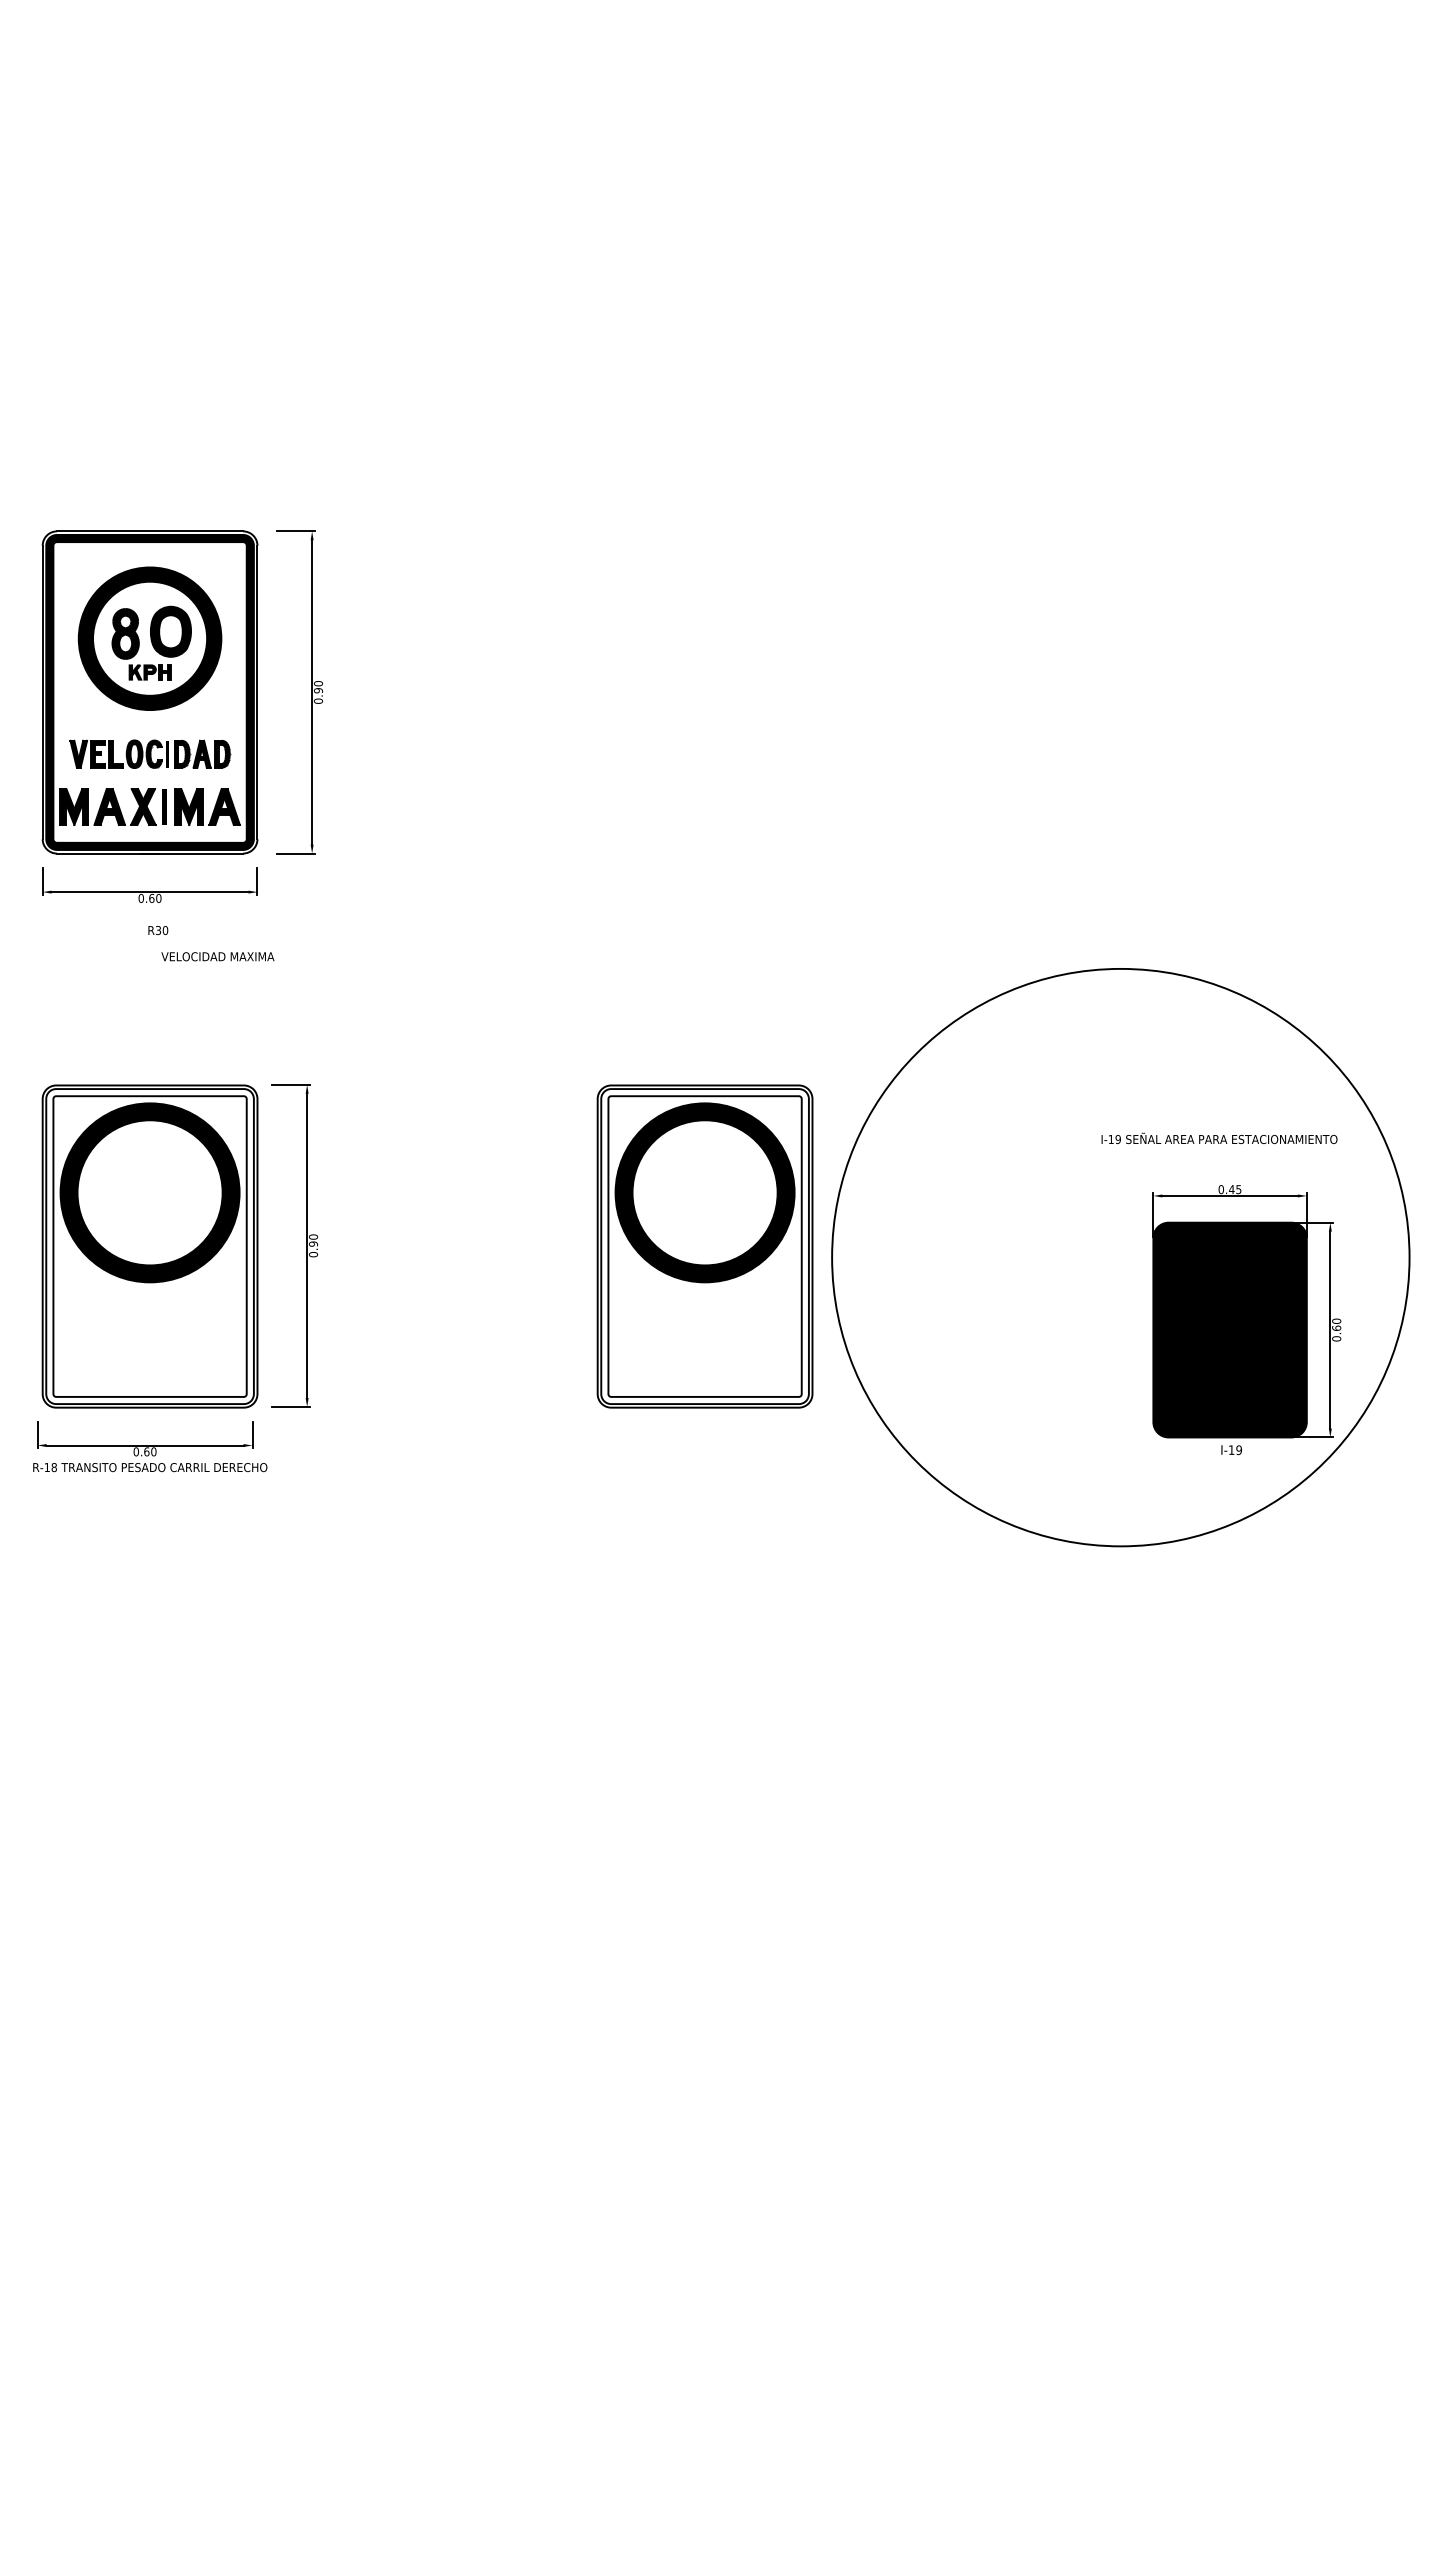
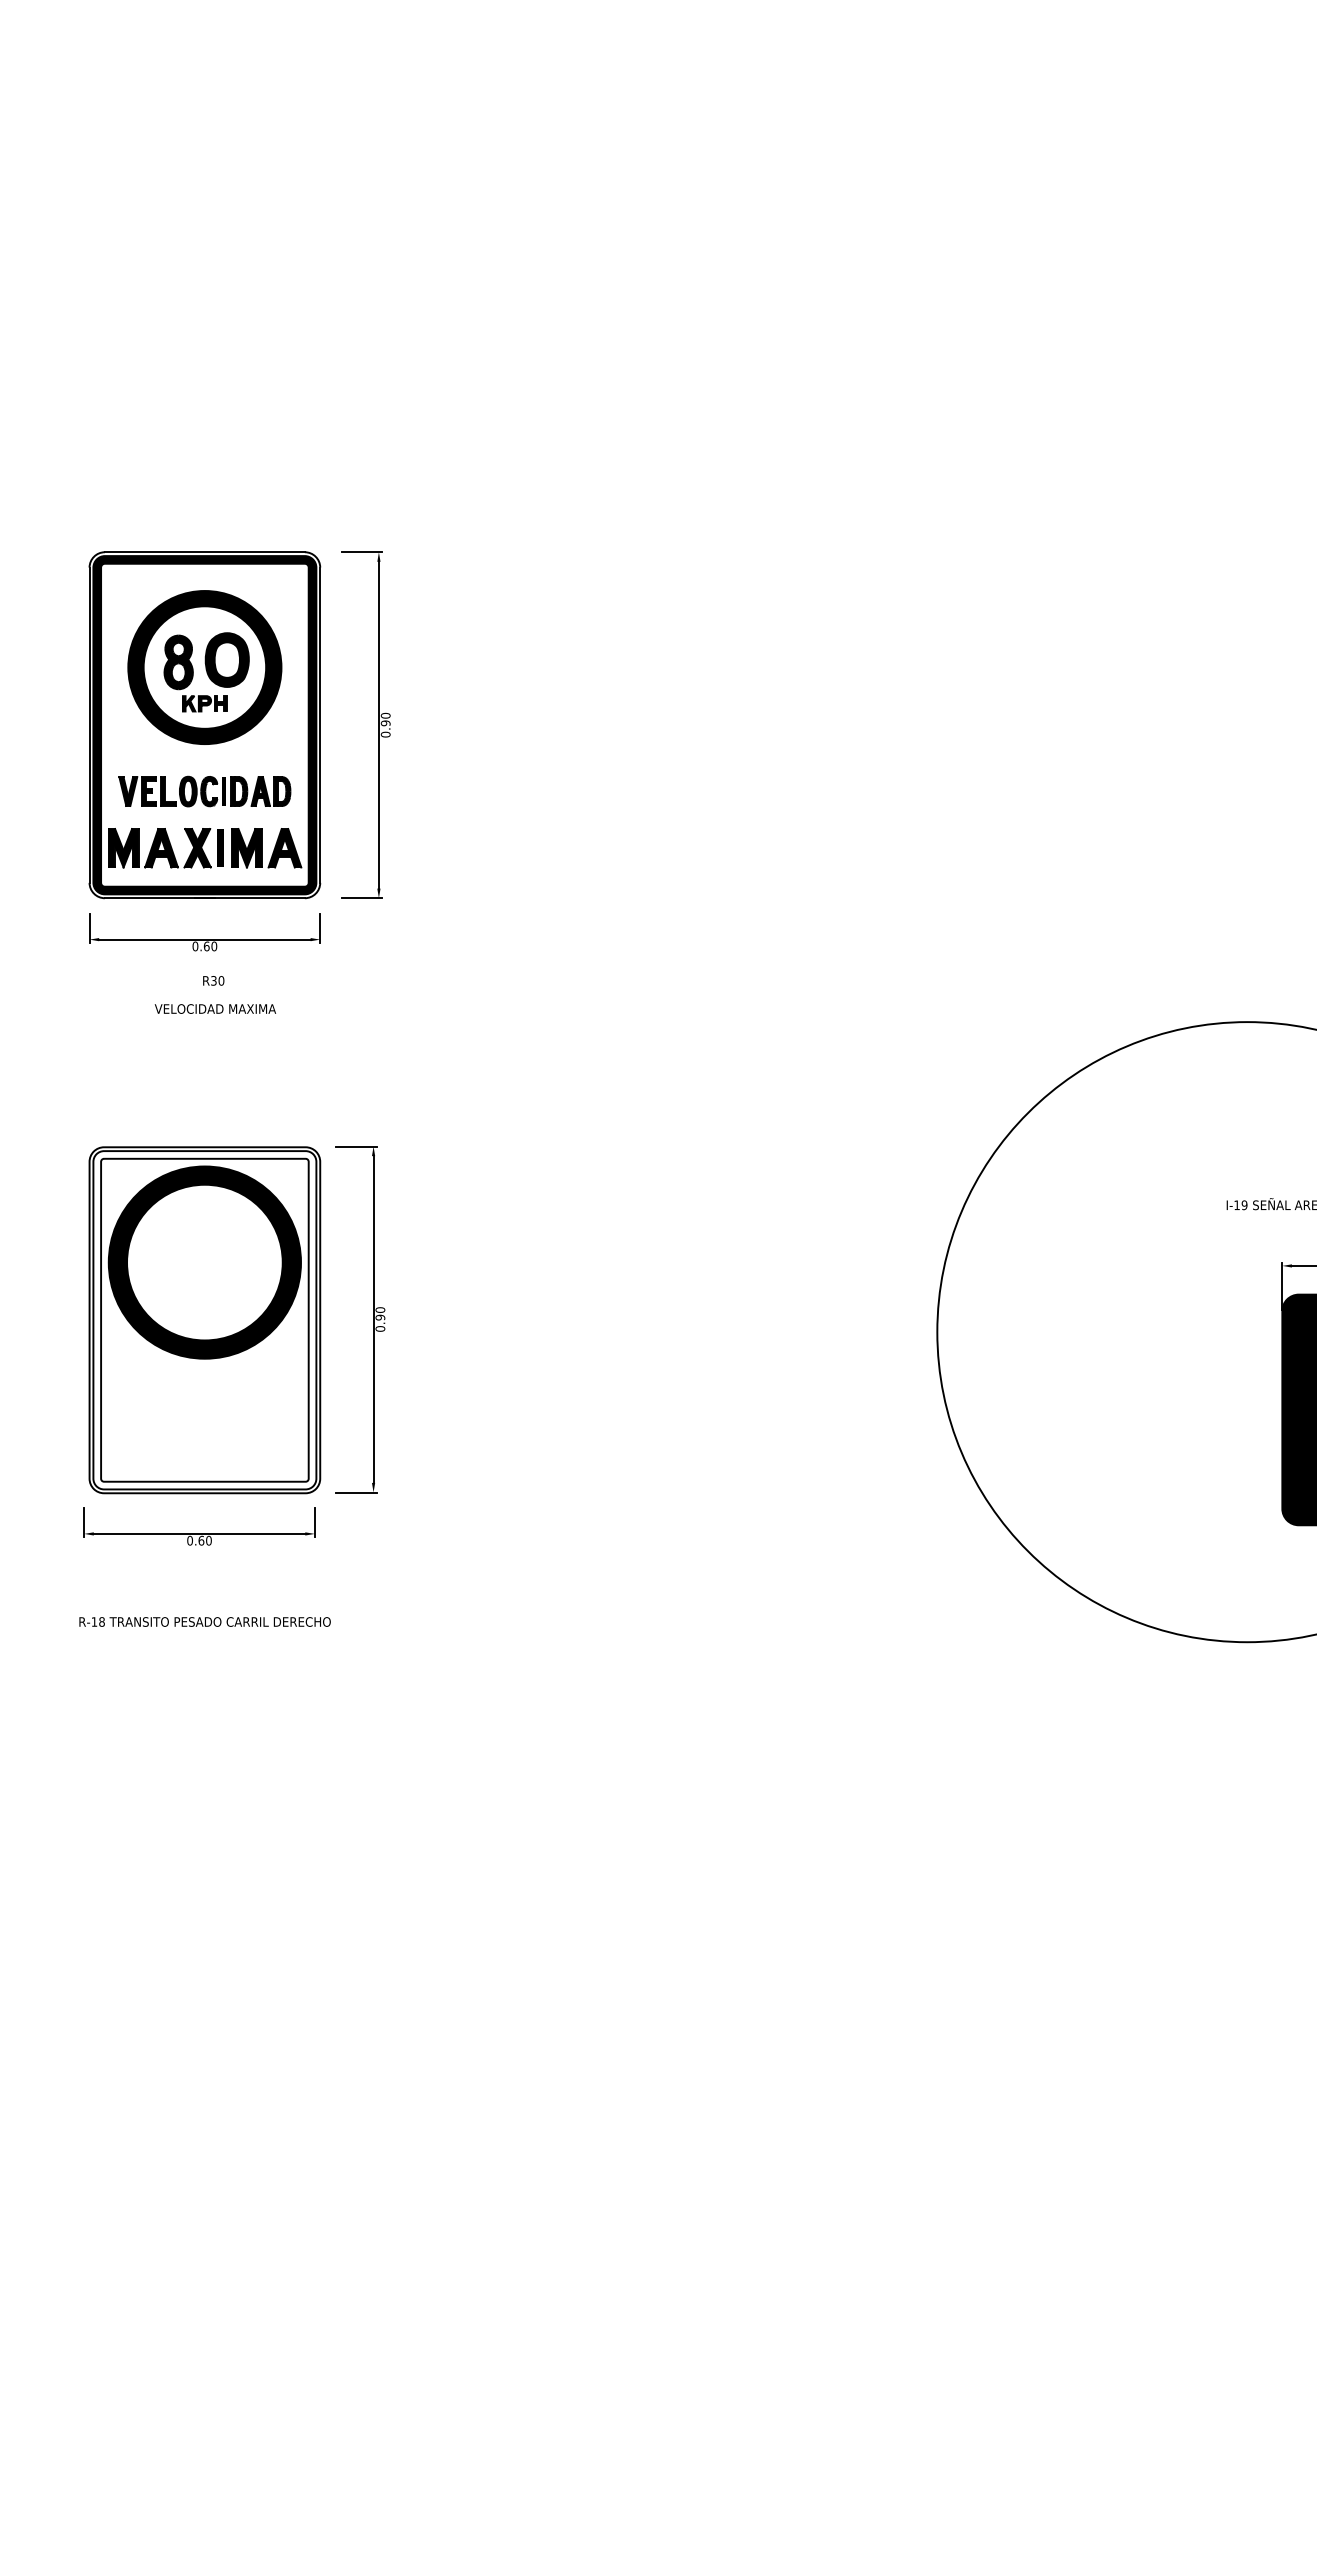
text: (217, 956) -> (215, 1008), moved
part: (704, 1246) -> (800, 1320), removed
text: (150, 1467) -> (205, 1621), moved

